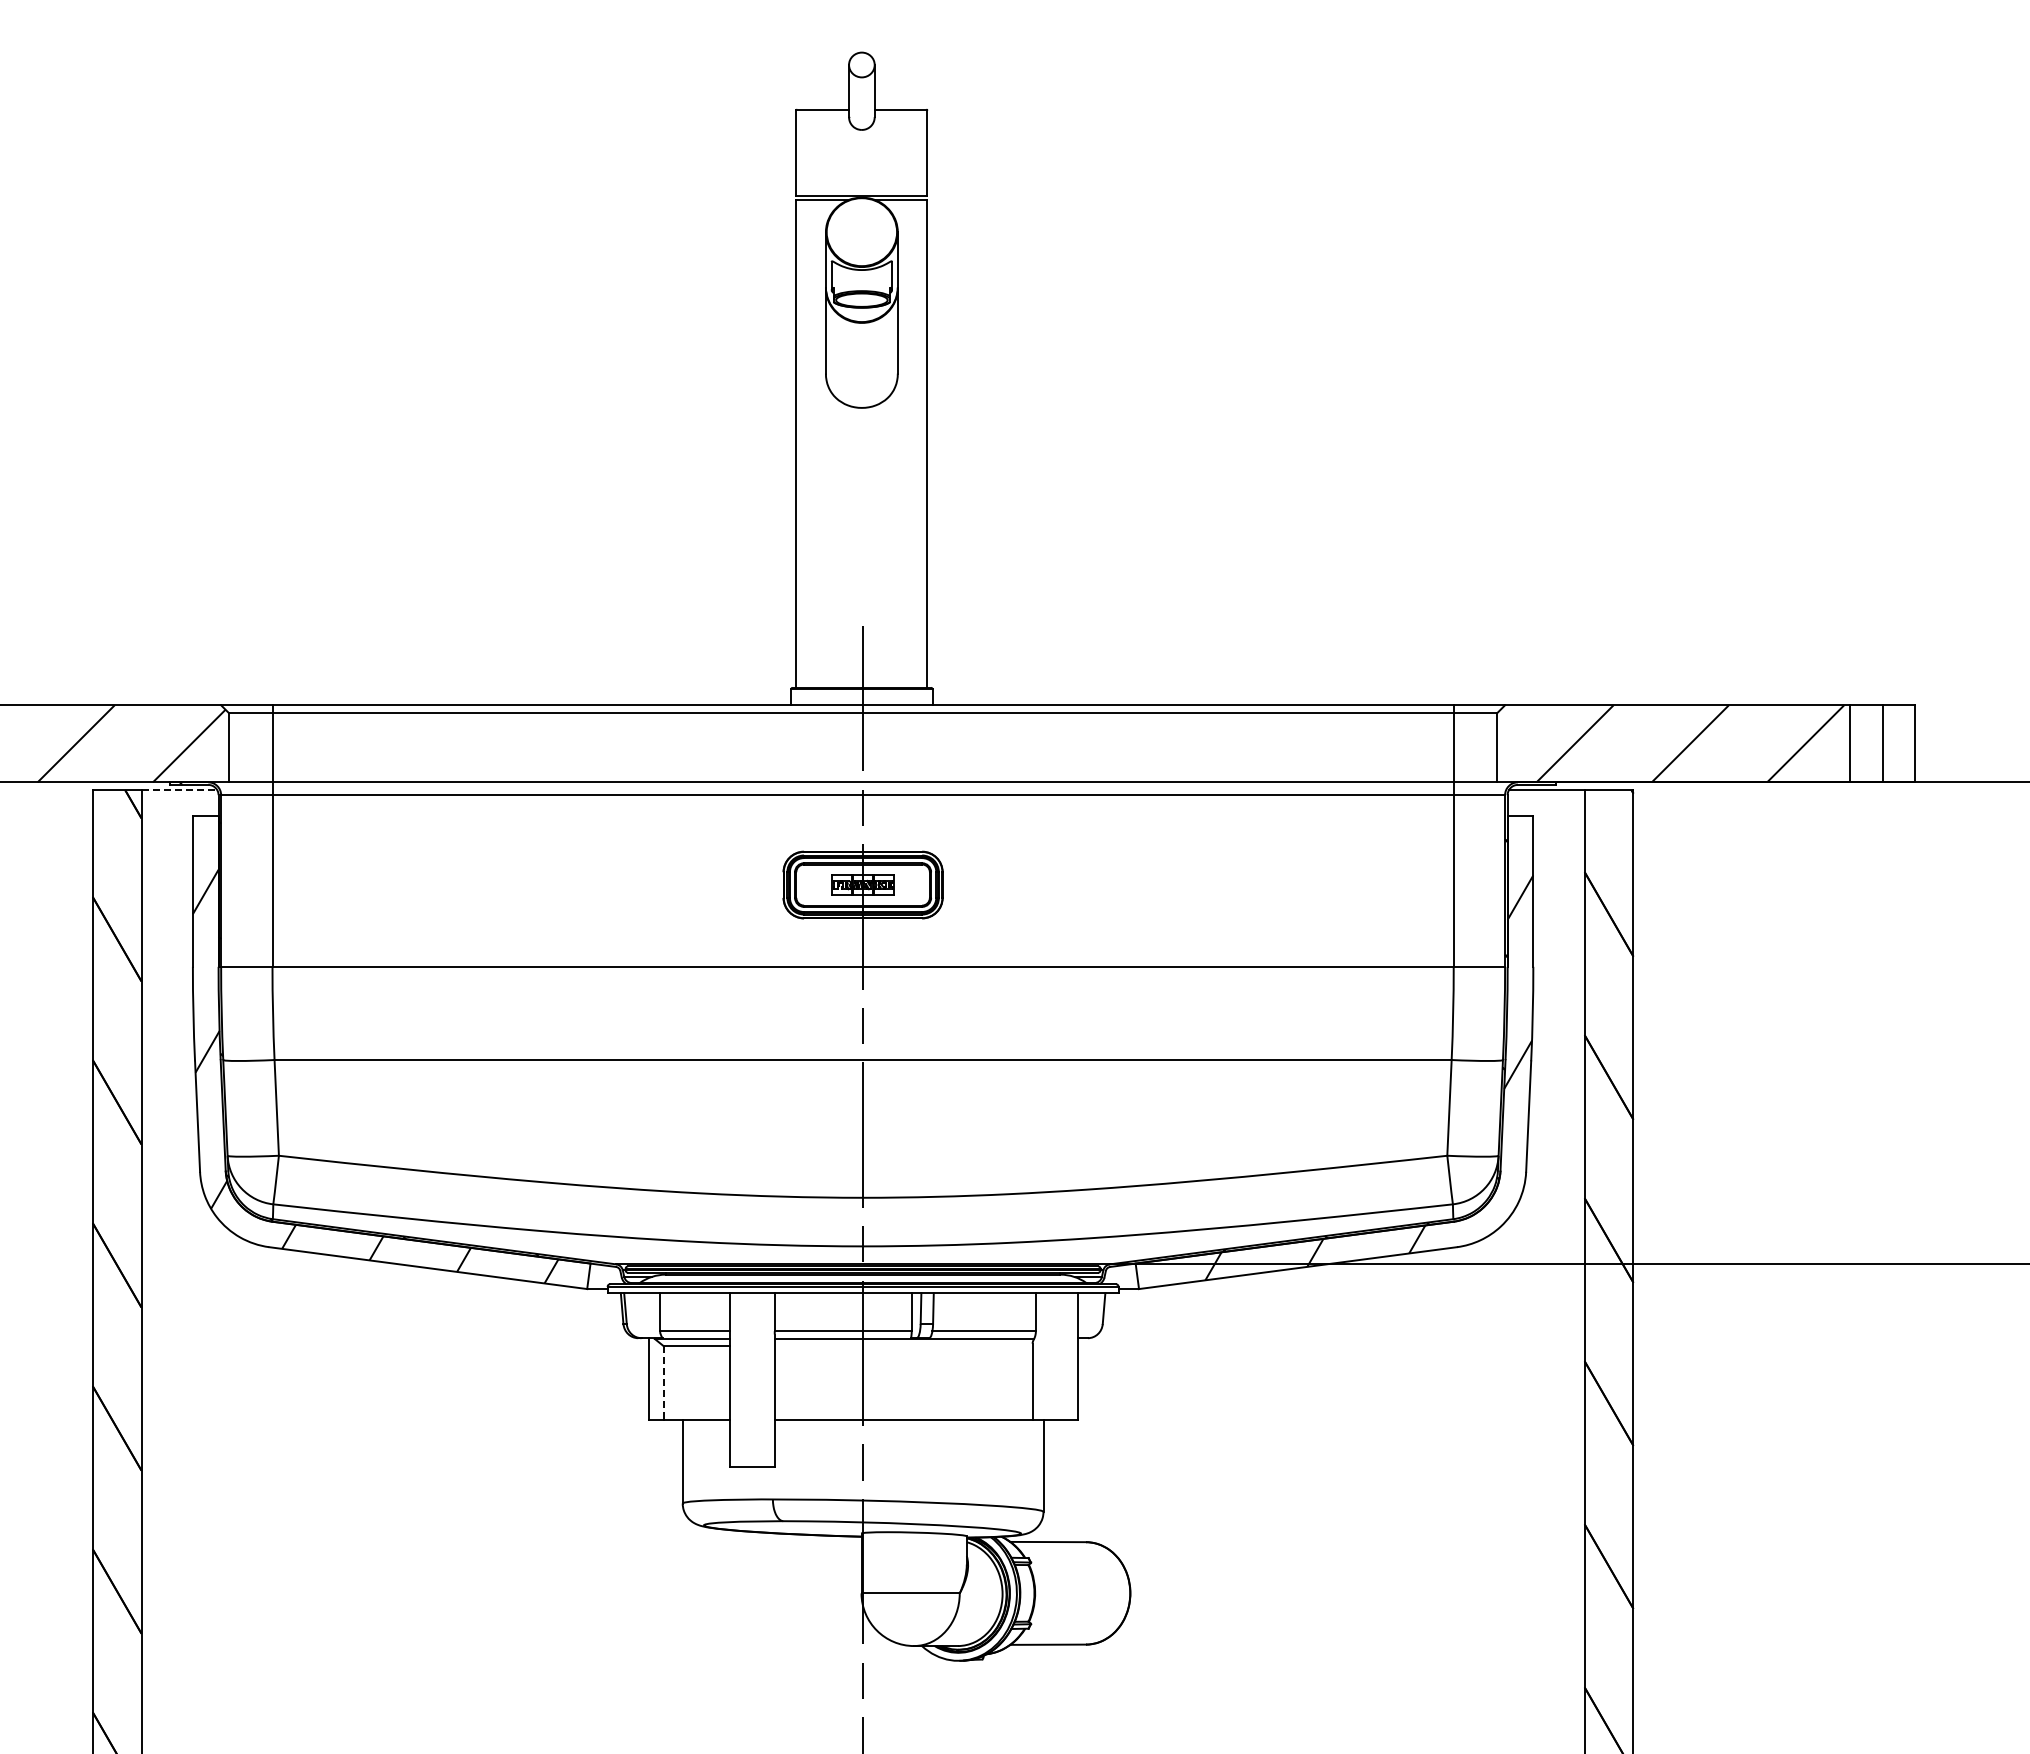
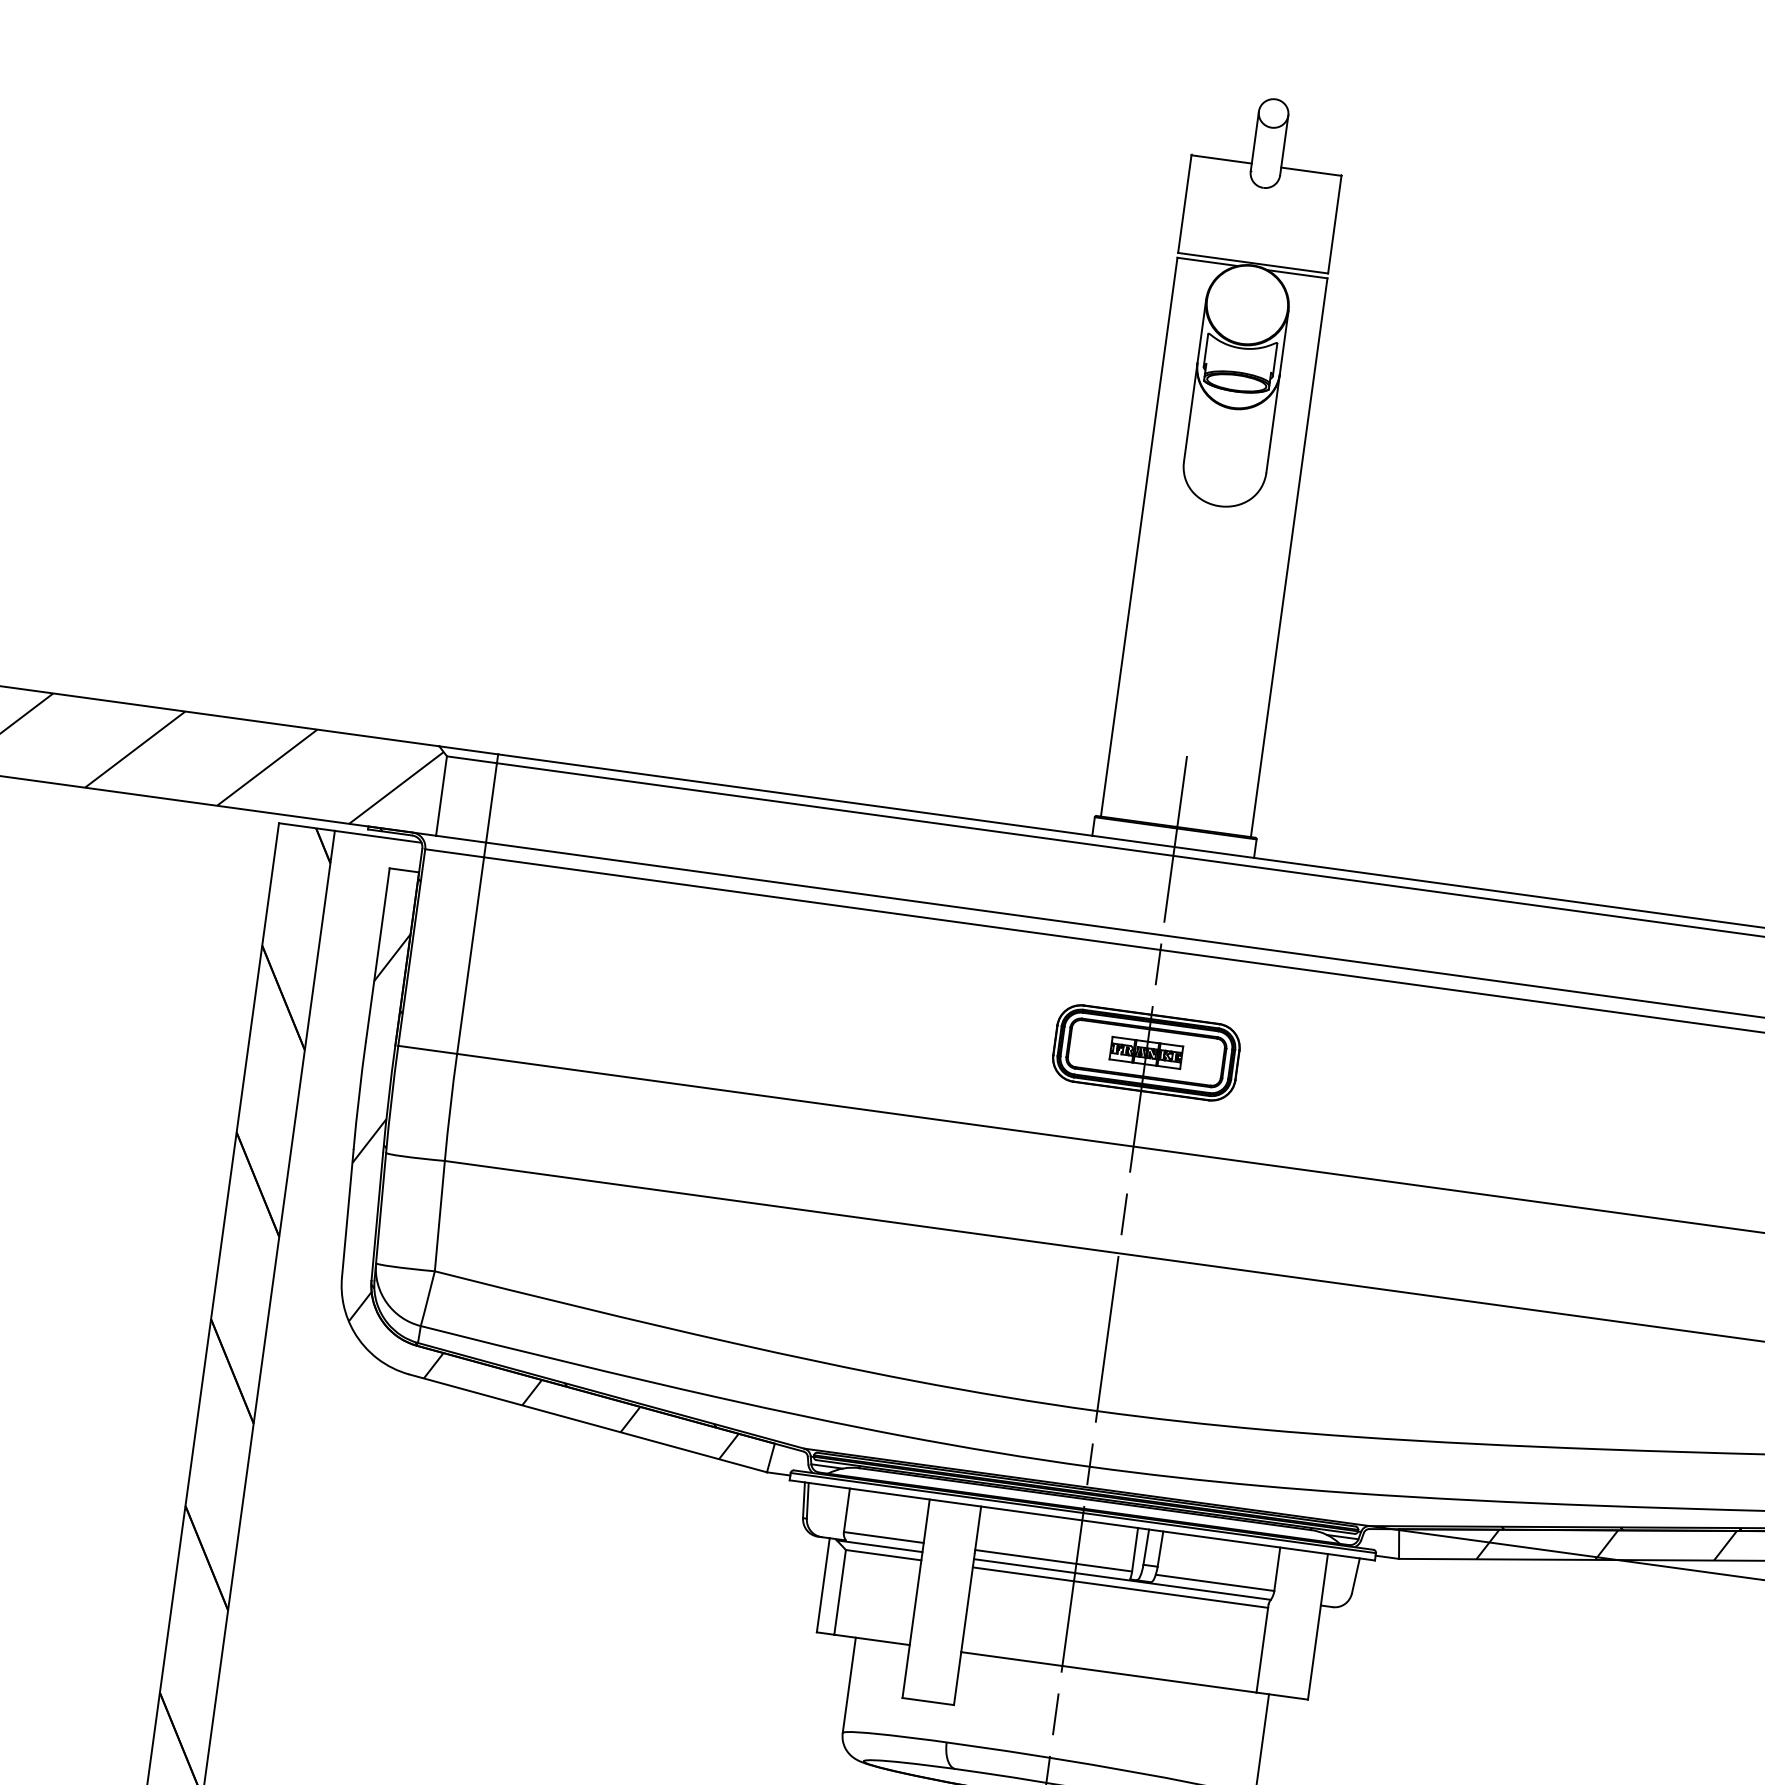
line: (179, 790) -> (378, 837), dashed -> solid
line: (903, 1346) -> (1120, 1587), added
line: (663, 1383) -> (839, 1592), dashed -> solid

